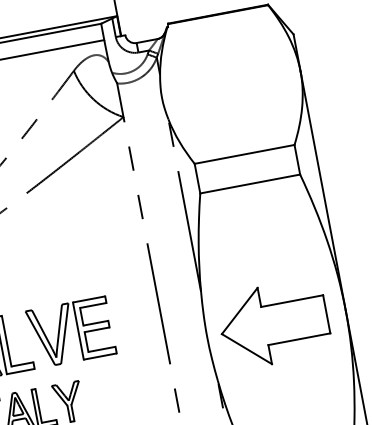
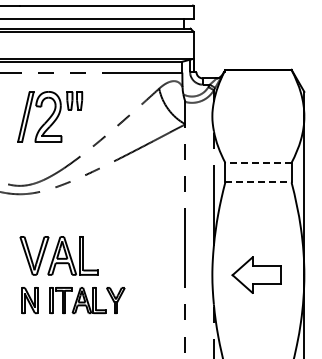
line: (243, 154) -> (257, 162), solid -> dashed
line: (250, 184) -> (258, 182), solid -> dashed
part: (273, 323) -> (256, 274), size x0.7
part: (70, 331) -> (125, 255), removed

